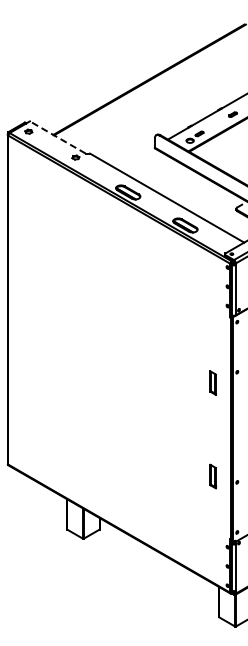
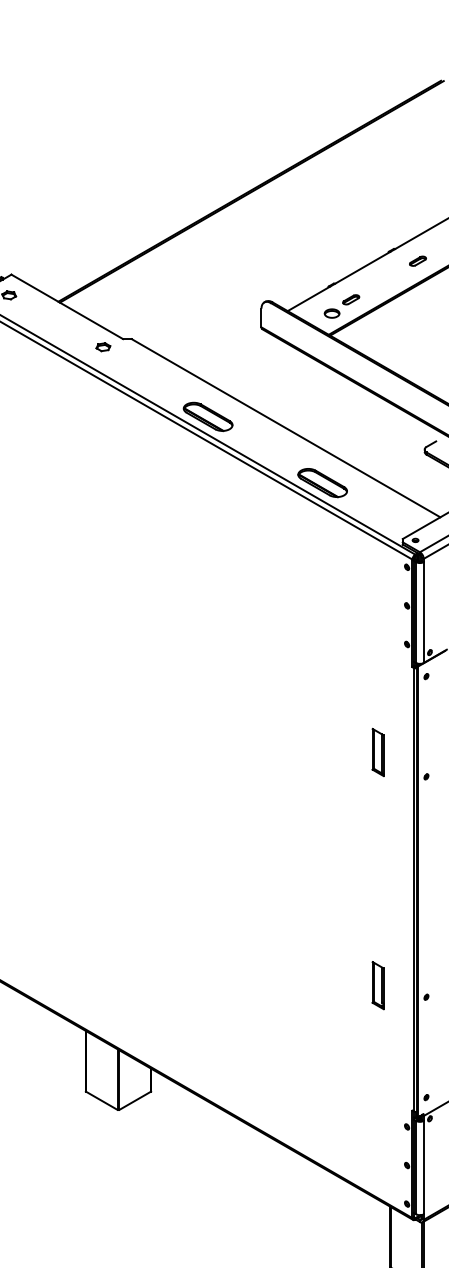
line: (57, 137) -> (66, 306), dashed -> solid
part: (212, 382) -> (376, 751), moved

